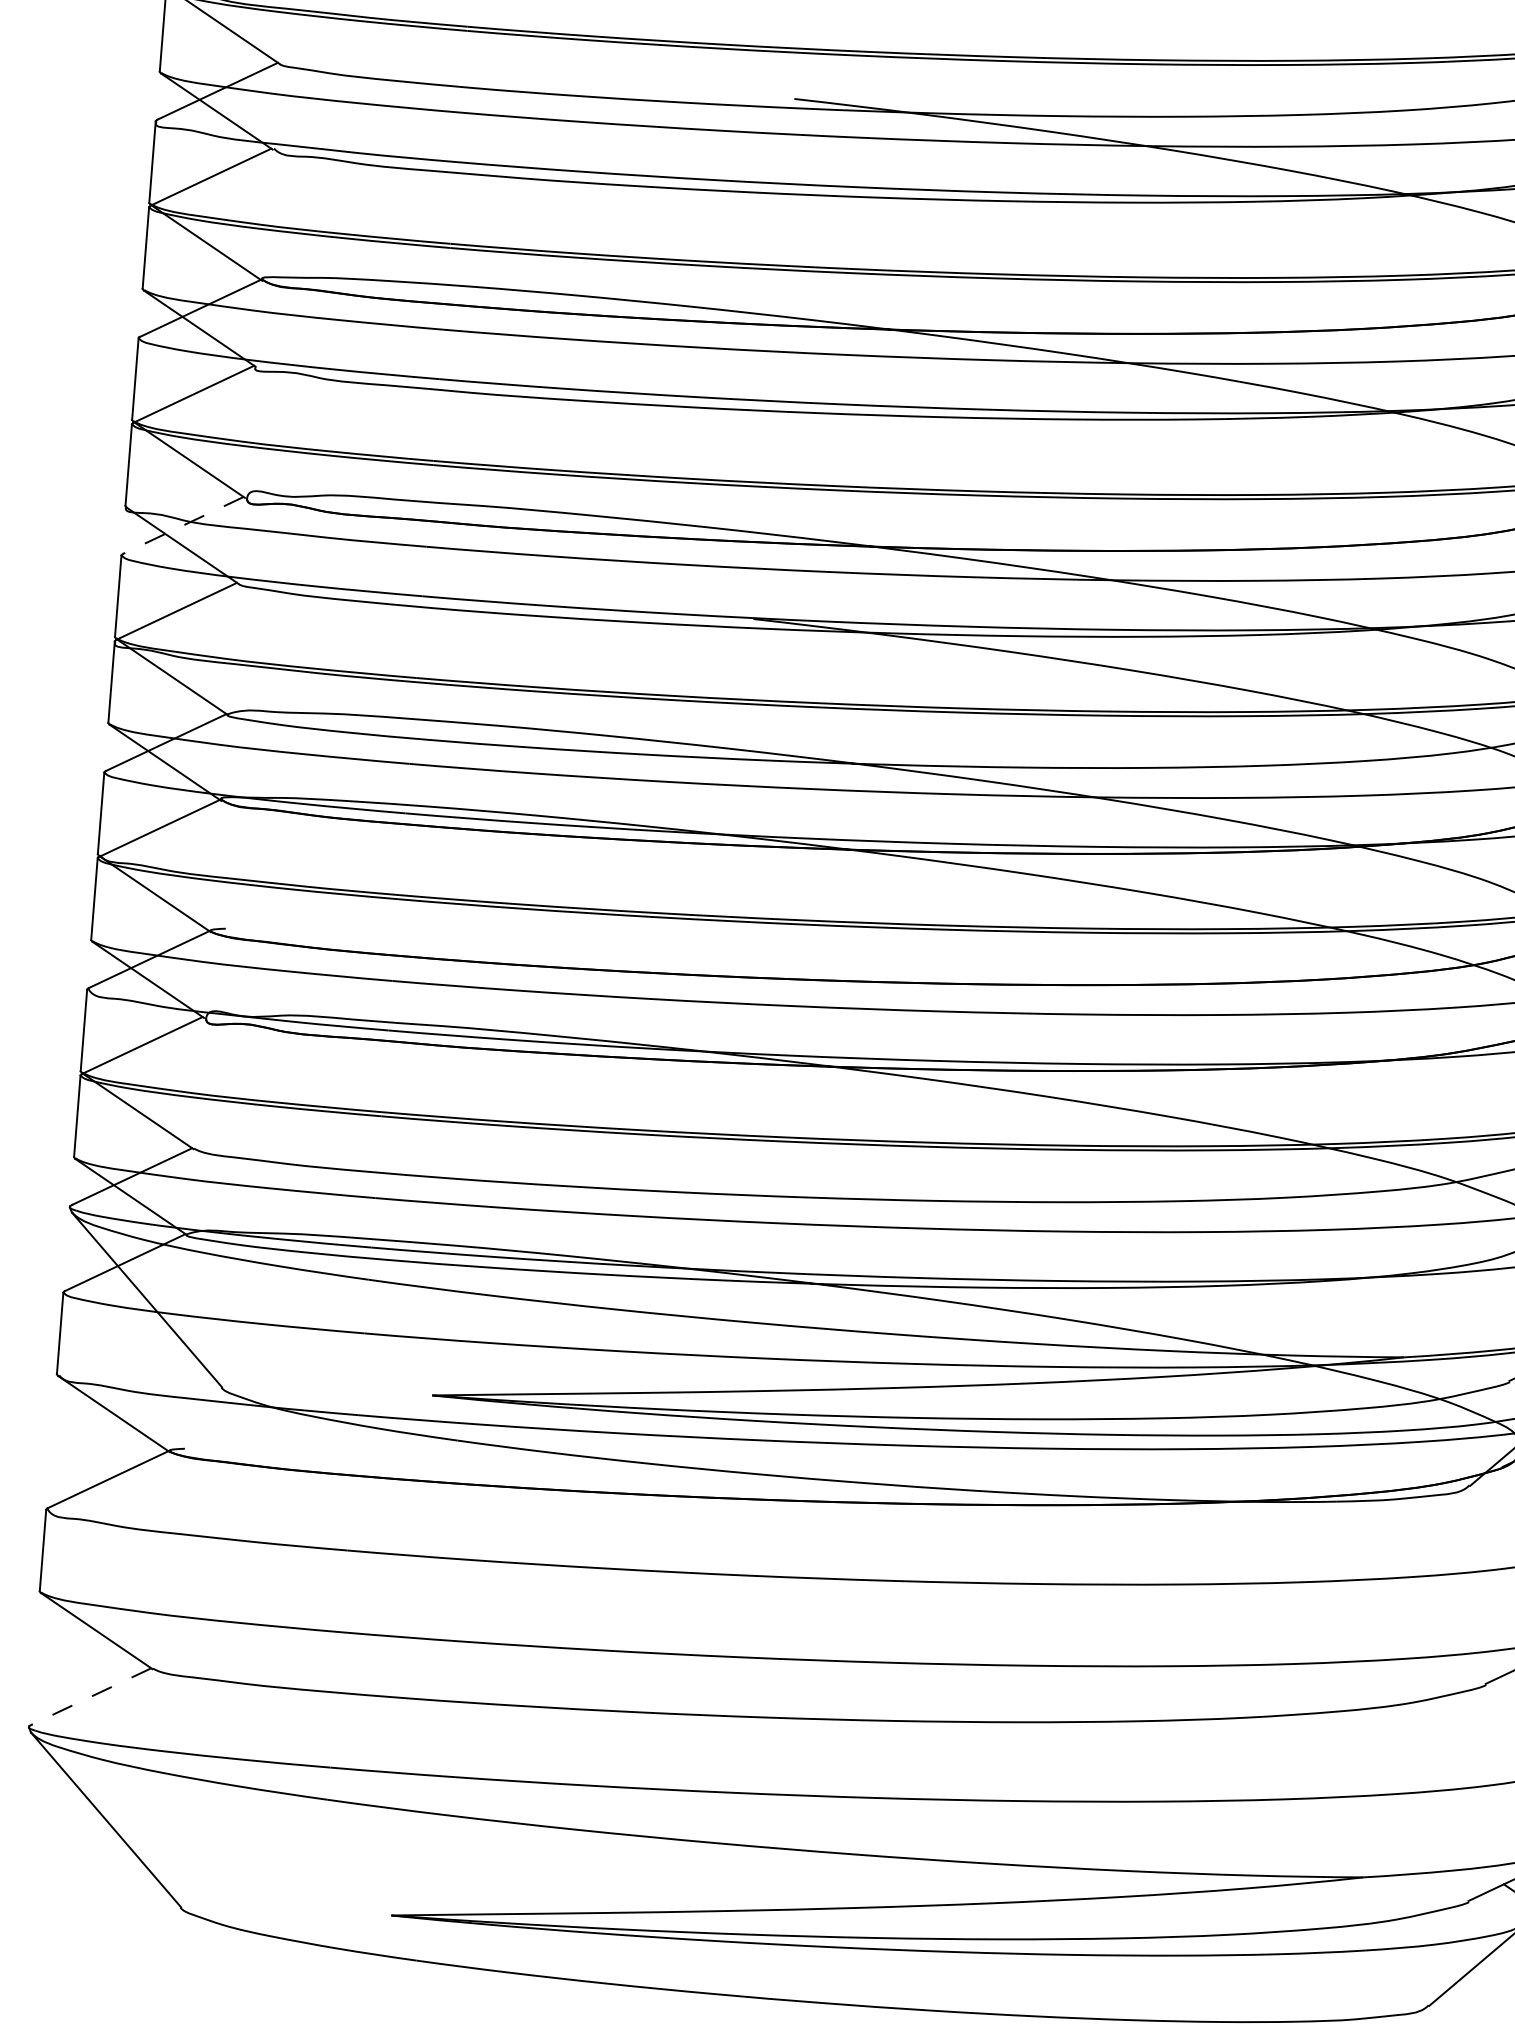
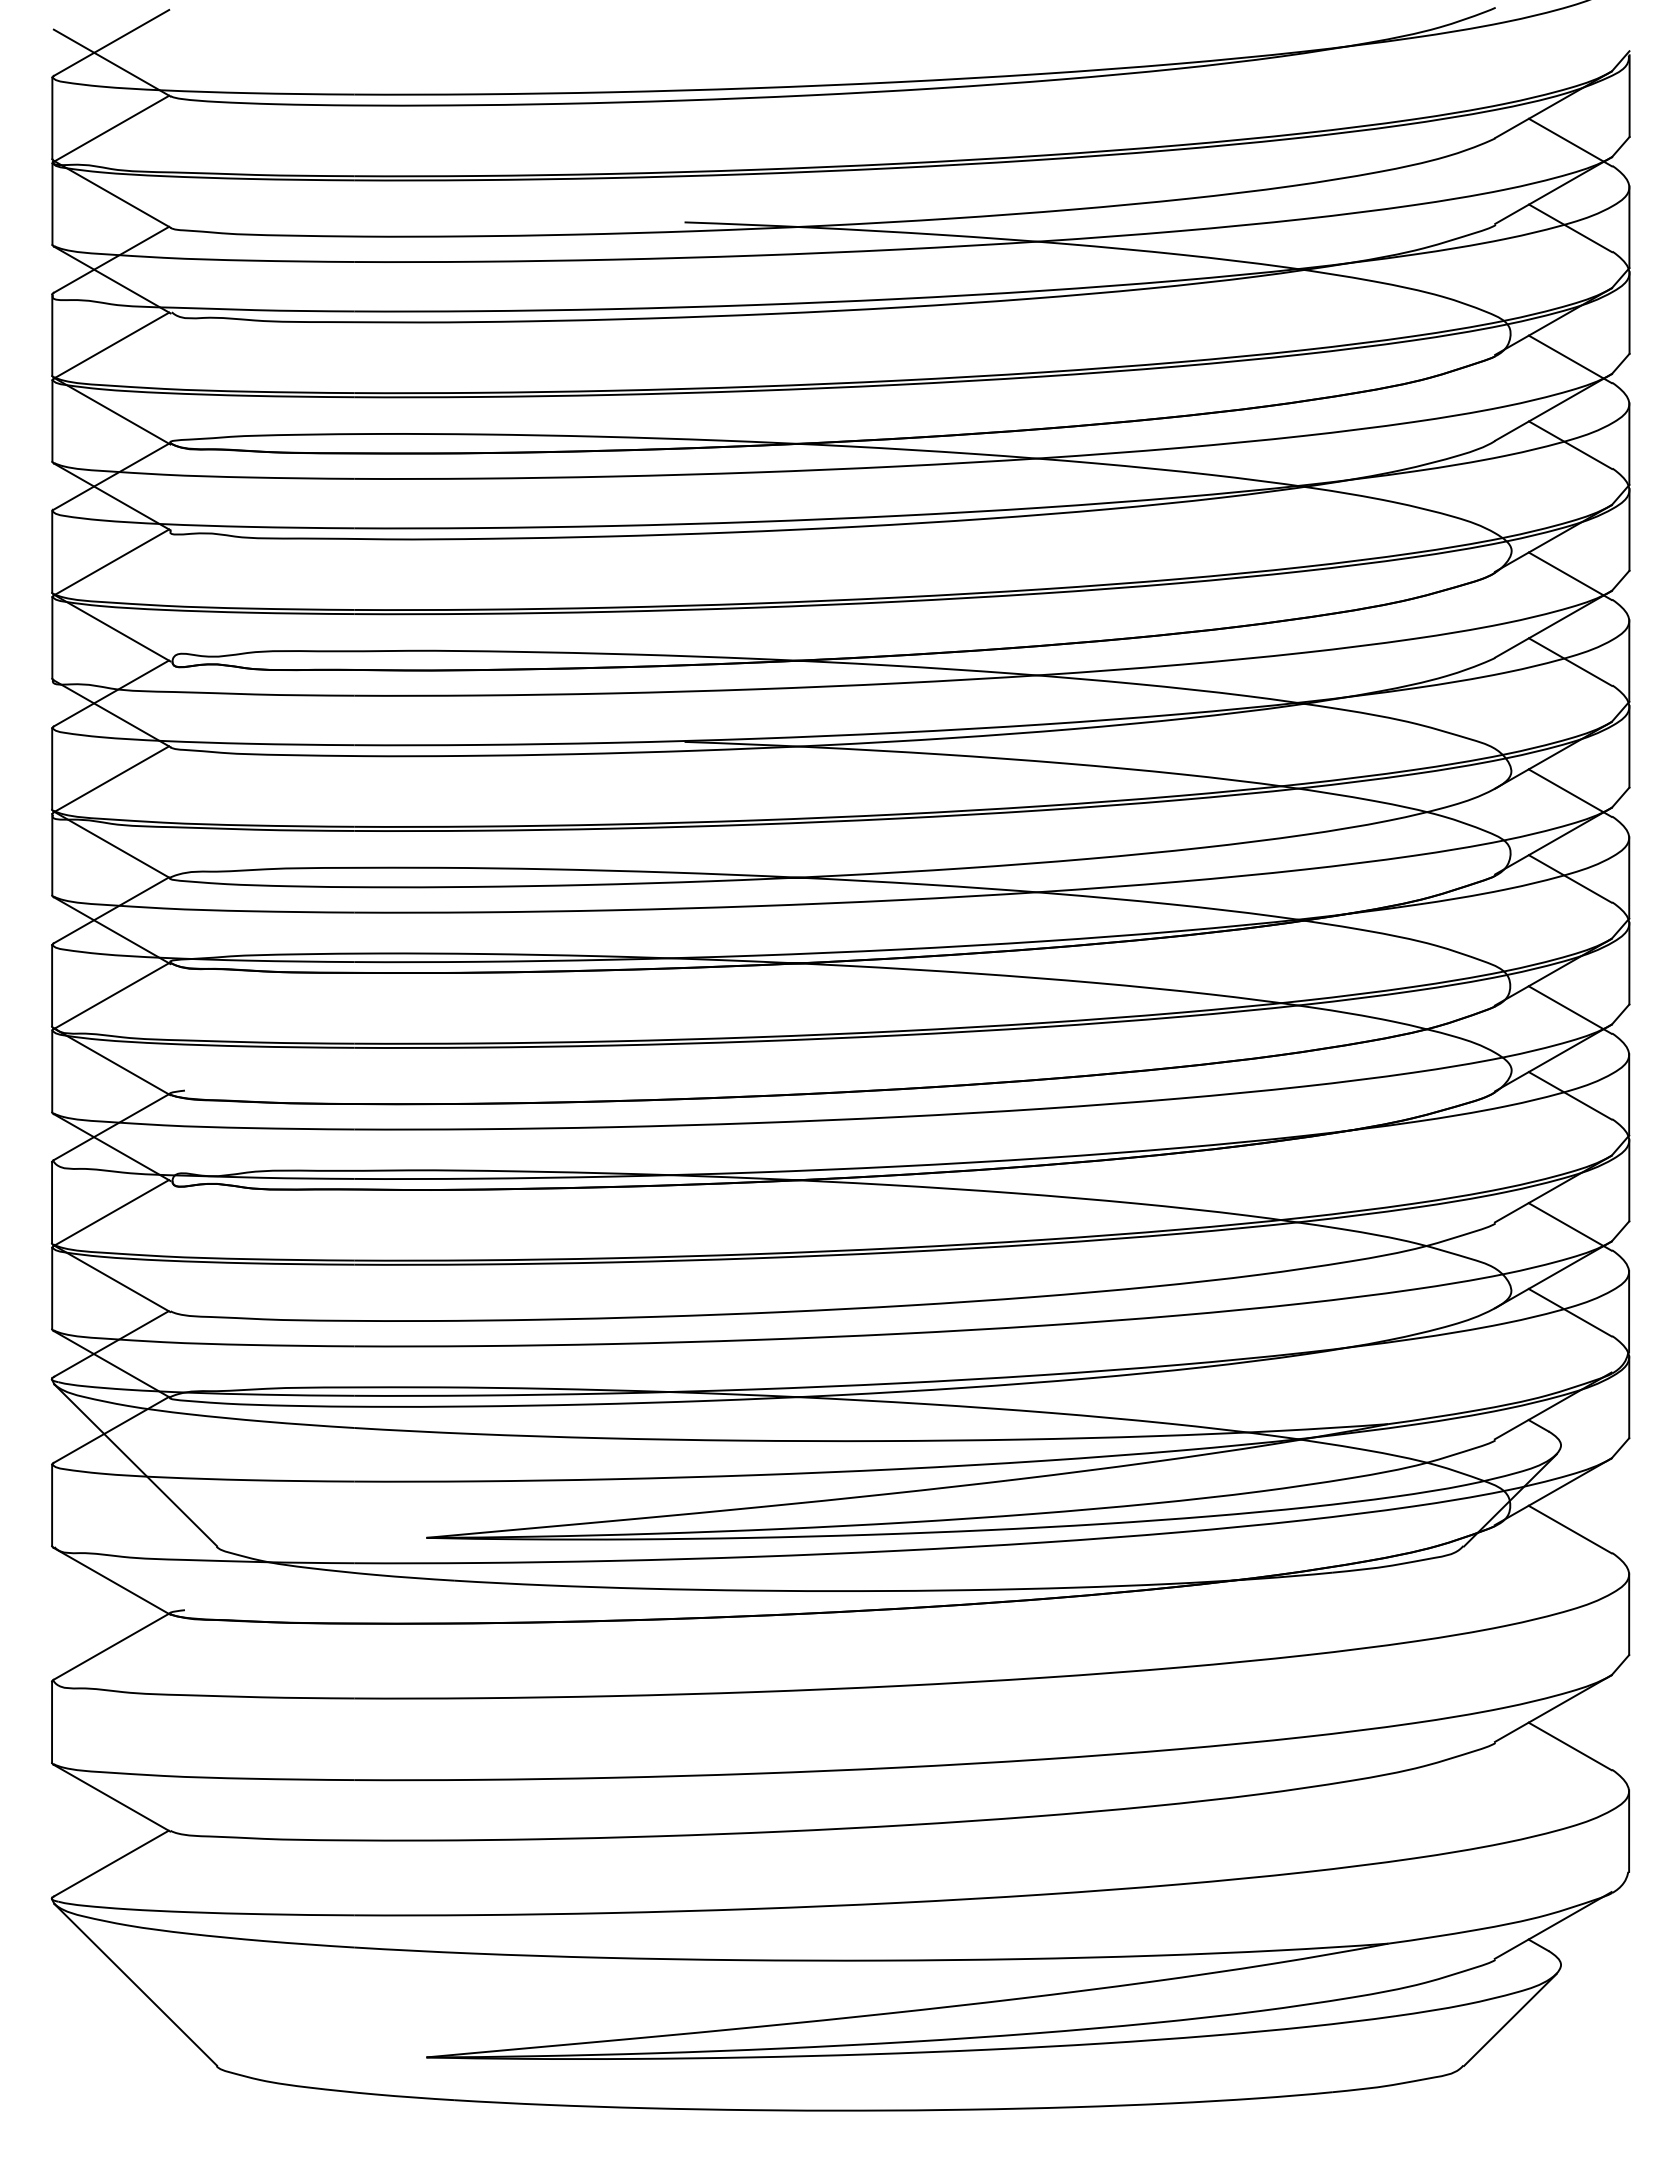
line: (182, 525) -> (110, 693), dashed -> solid
line: (91, 1696) -> (111, 1863), dashed -> solid

